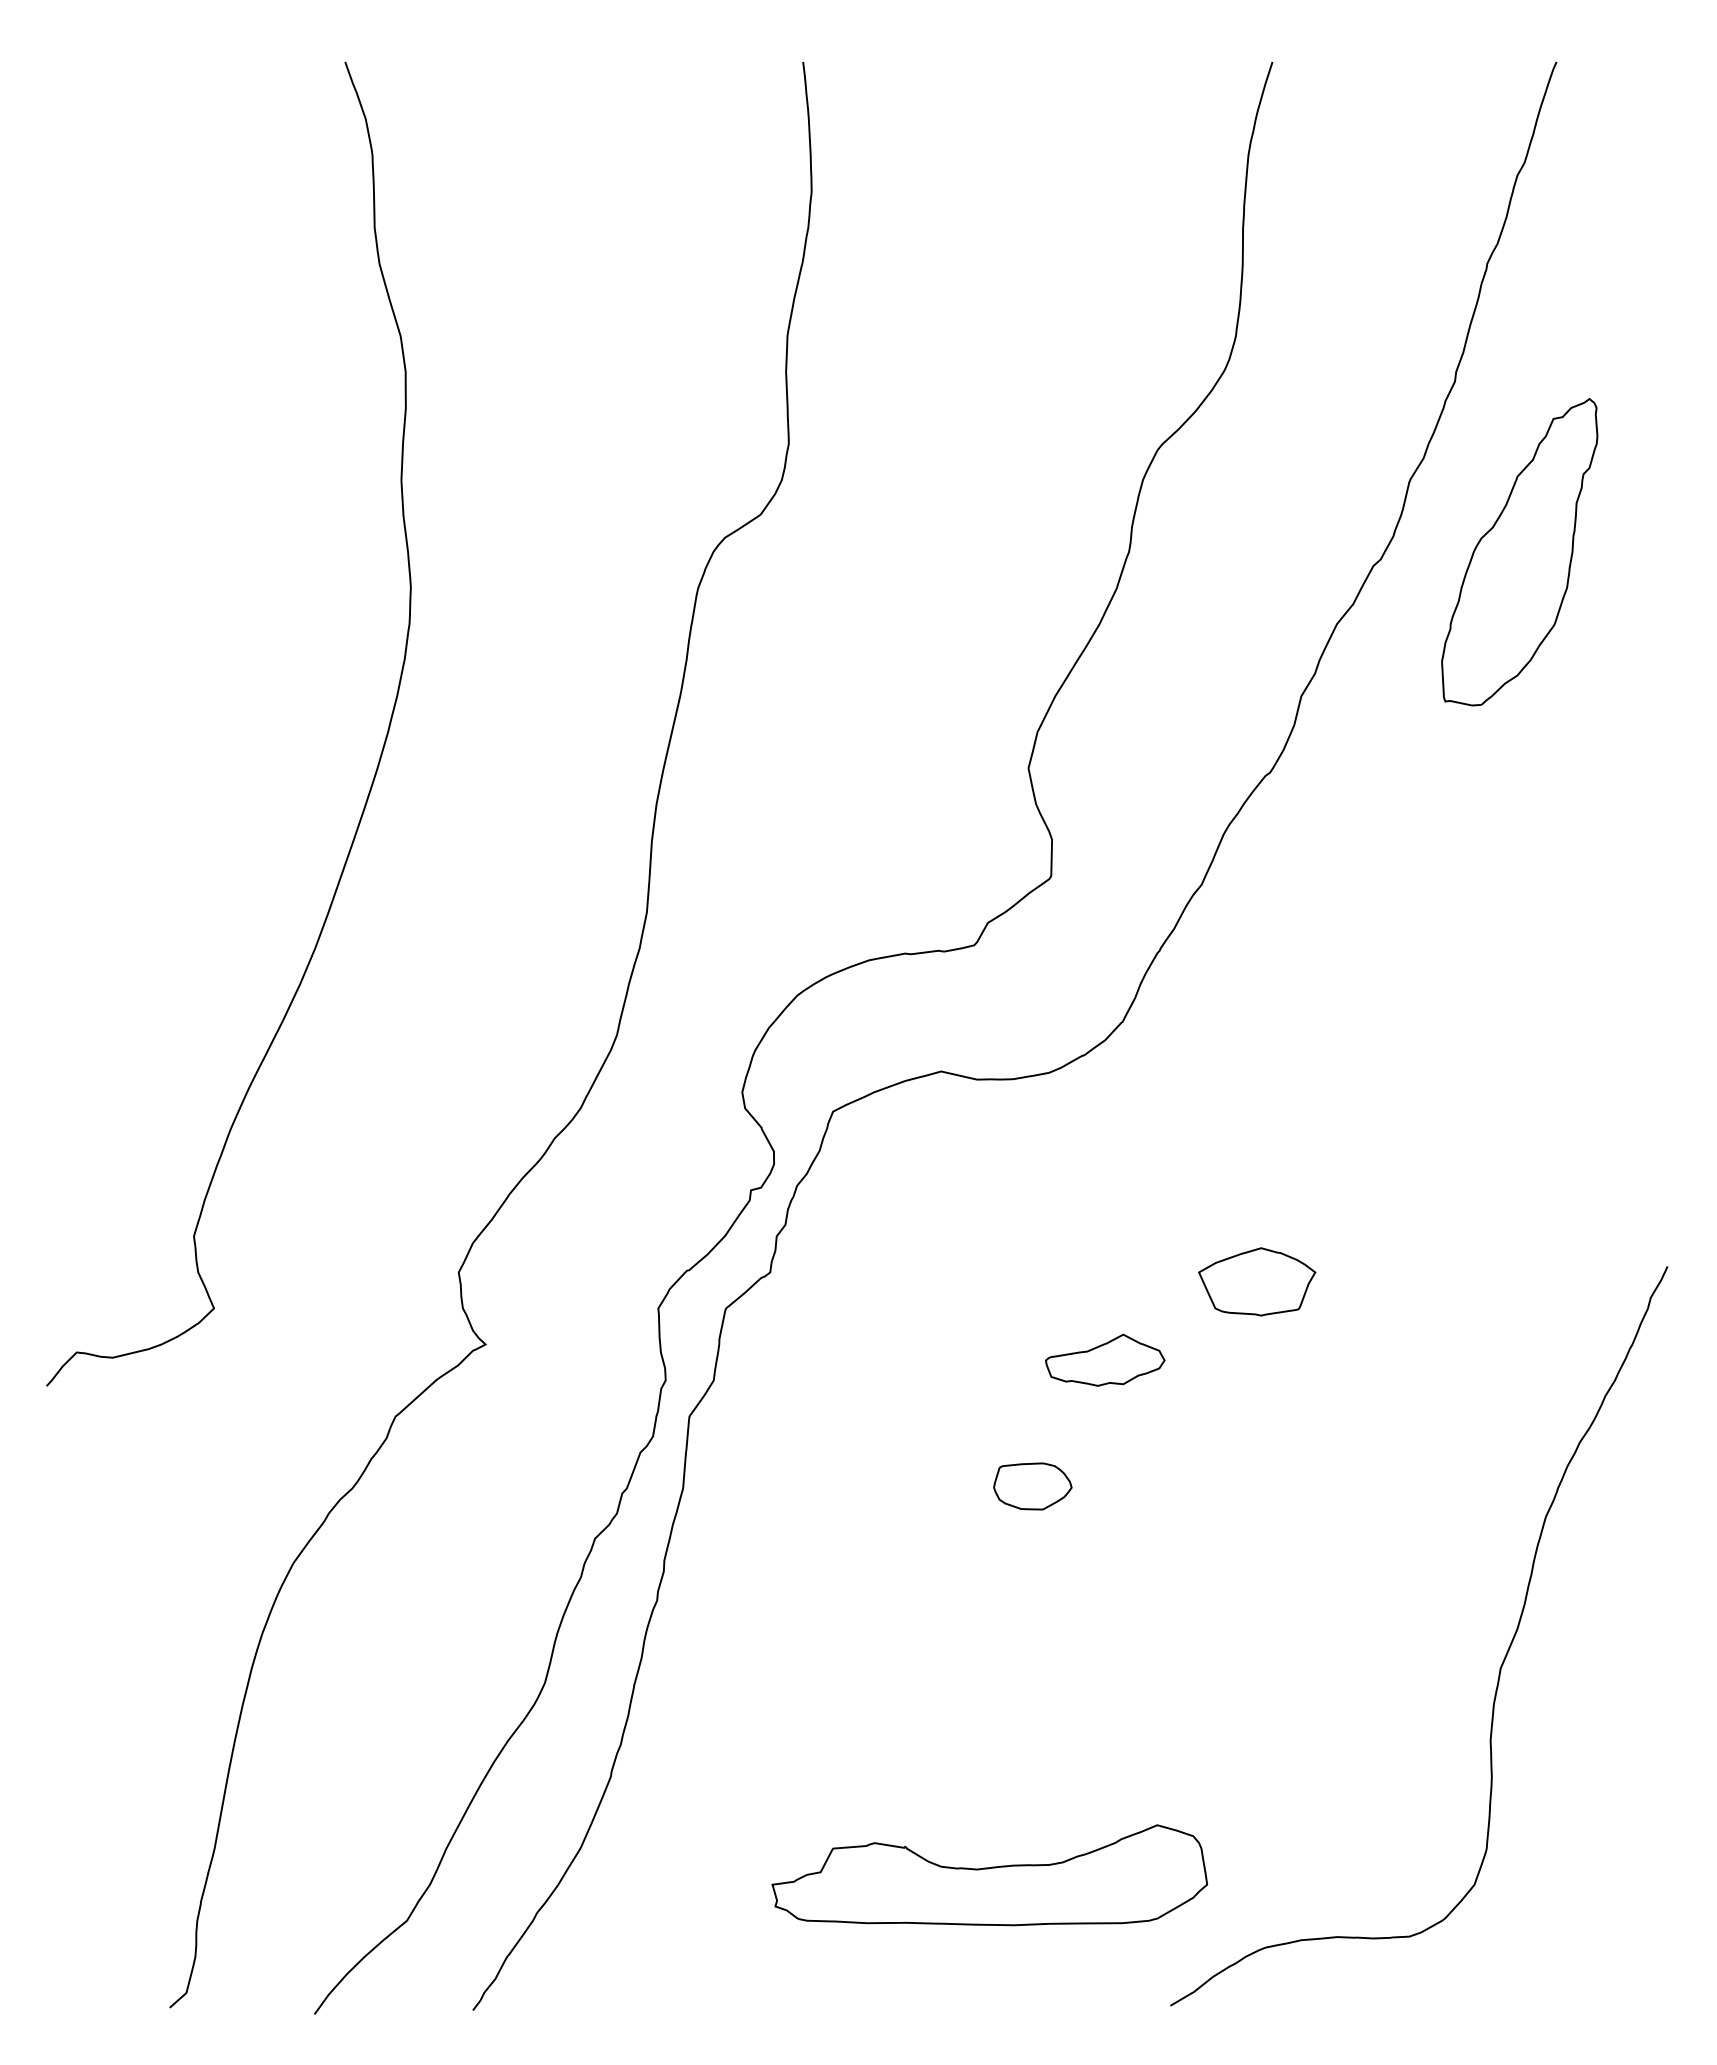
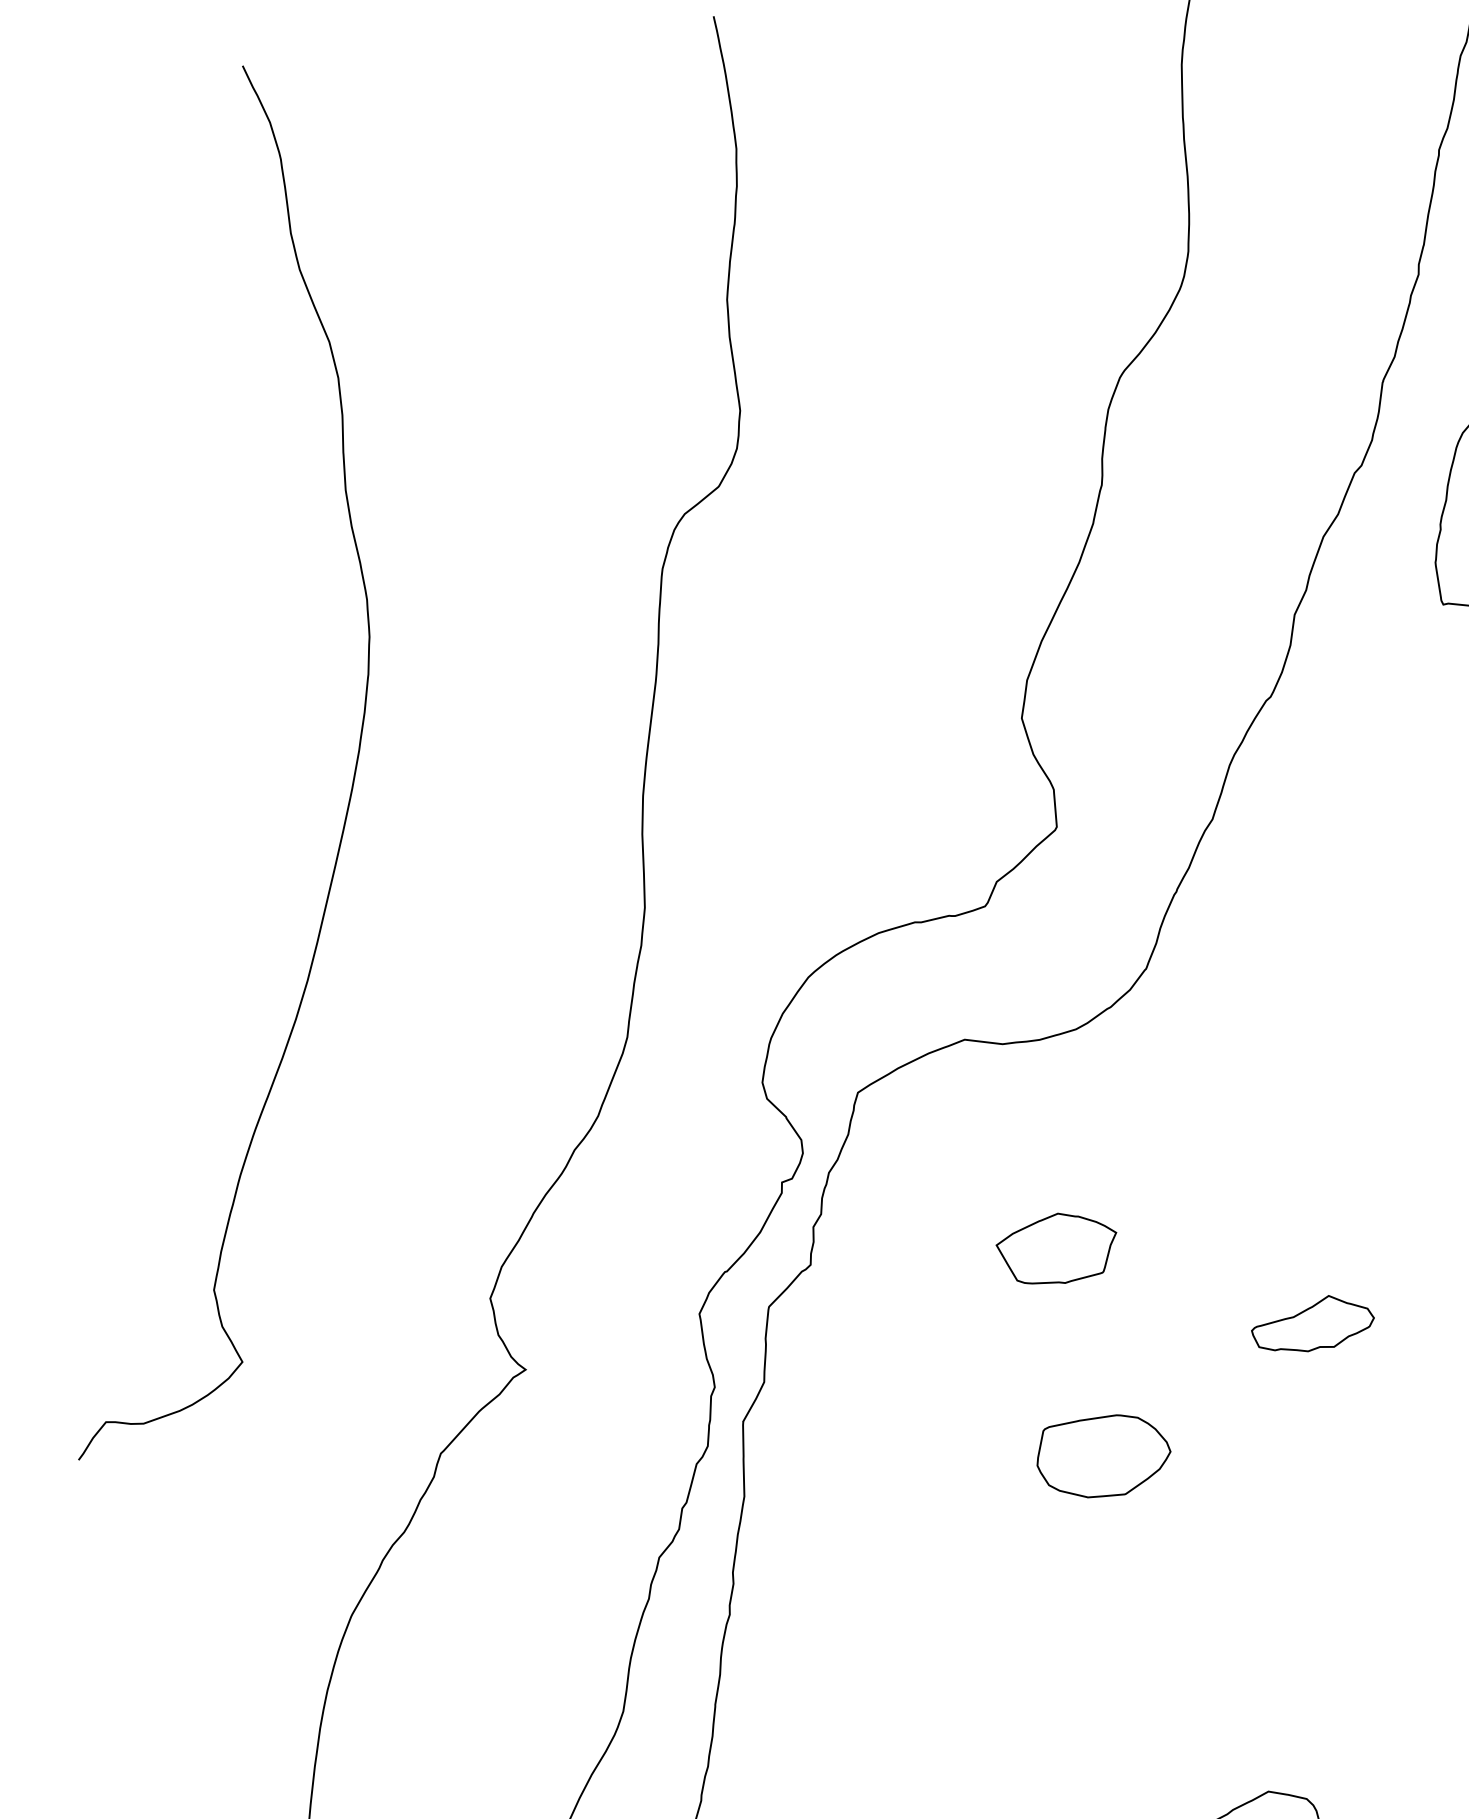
part: (1257, 1281) -> (1057, 1248), moved
part: (1105, 1359) -> (1313, 1323), moved
part: (1032, 1486) -> (1103, 1456), size x1.67

